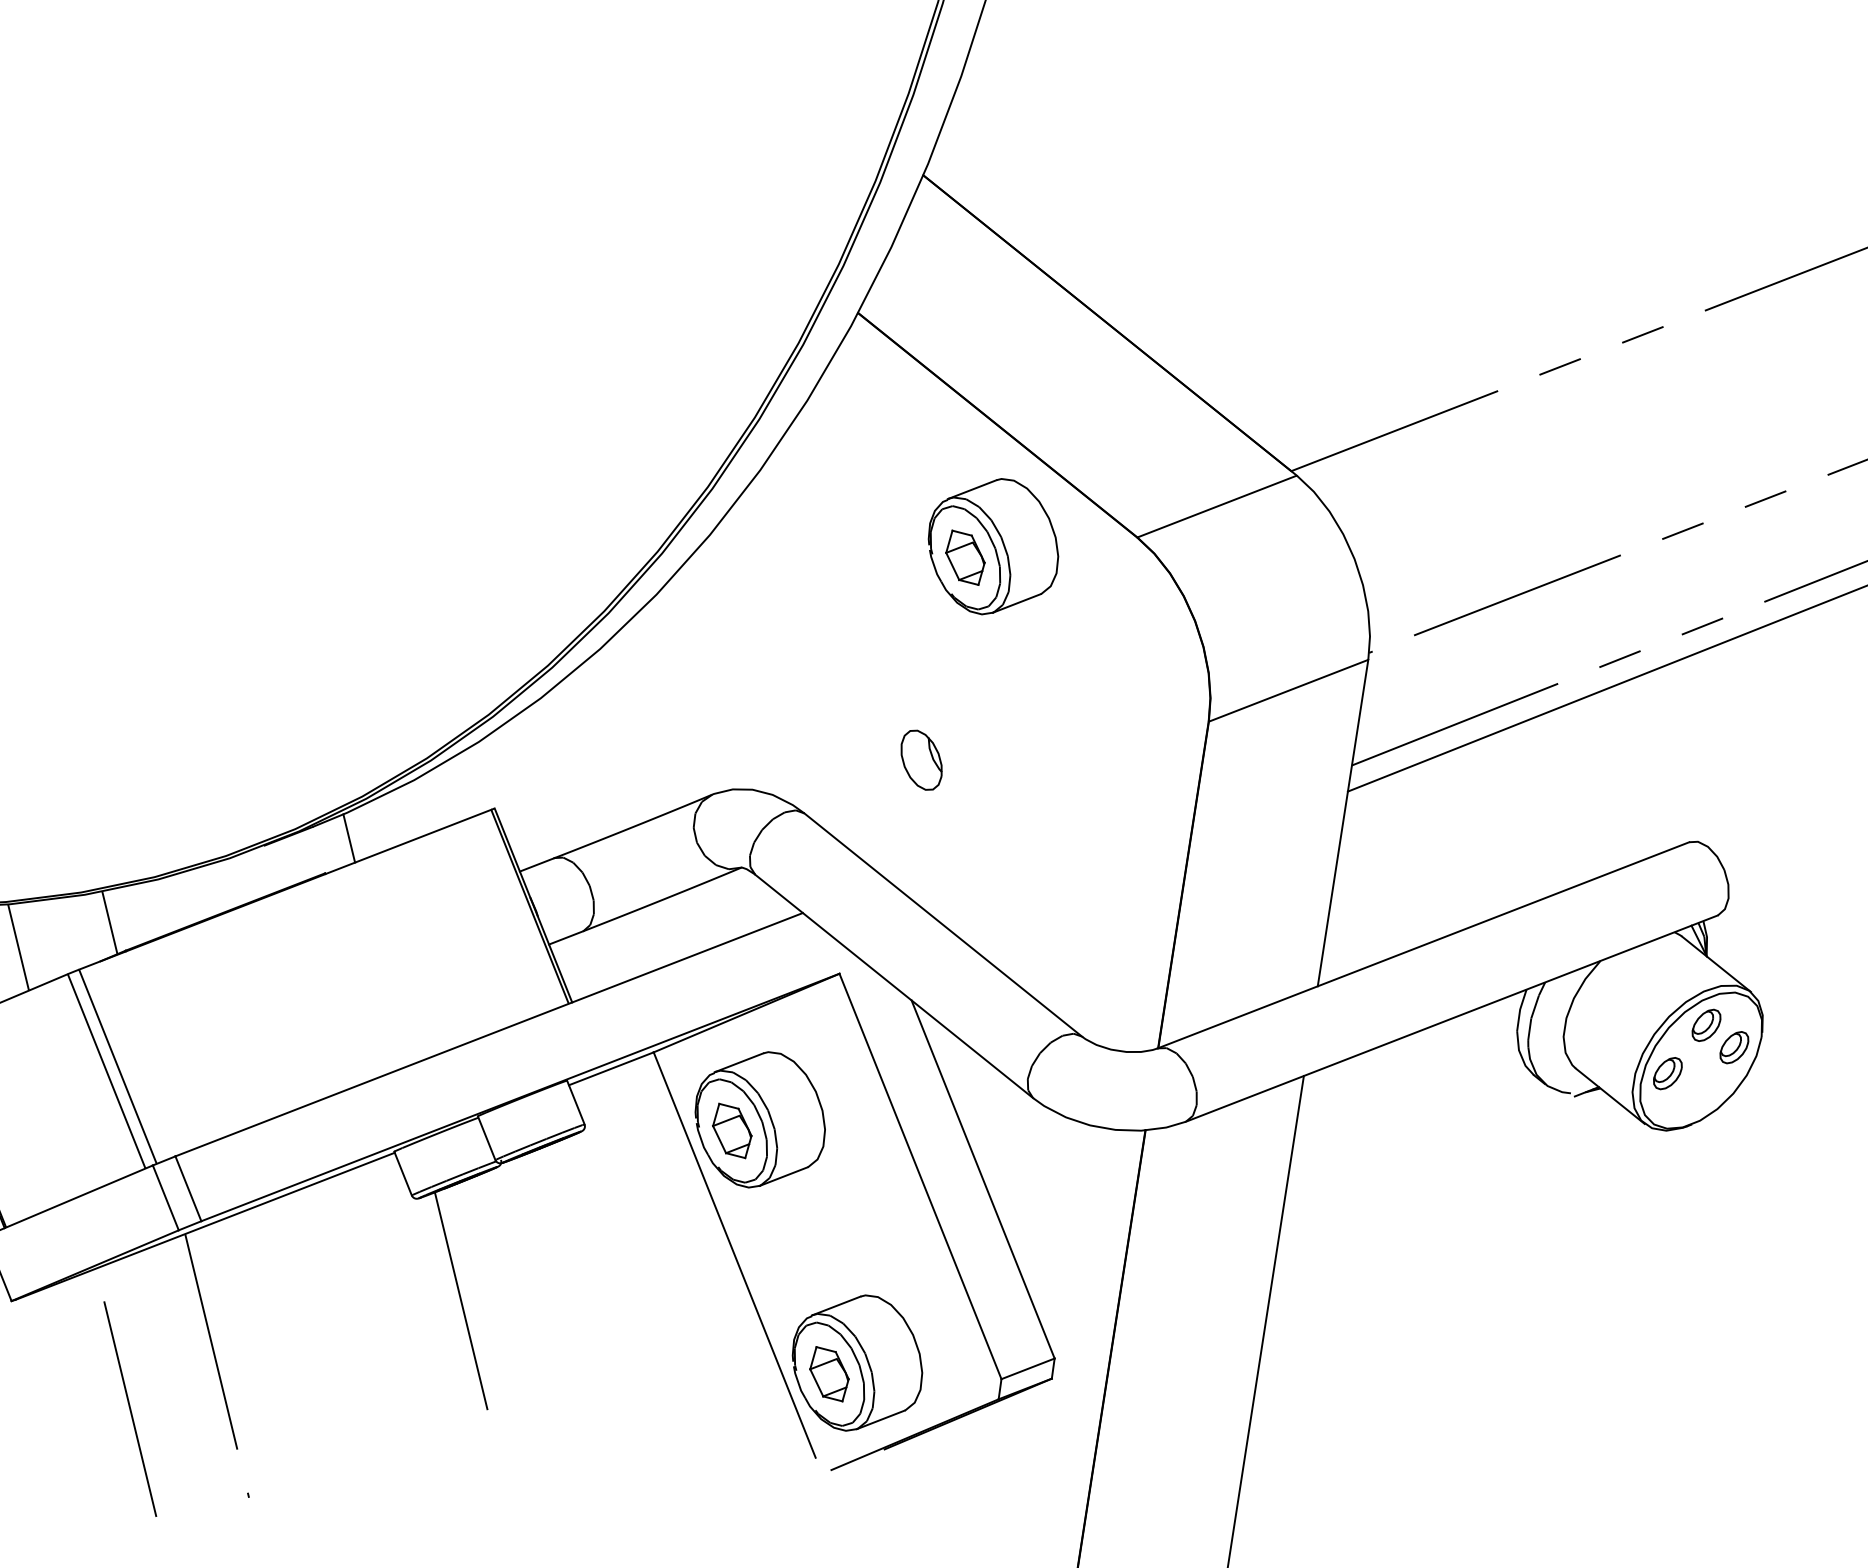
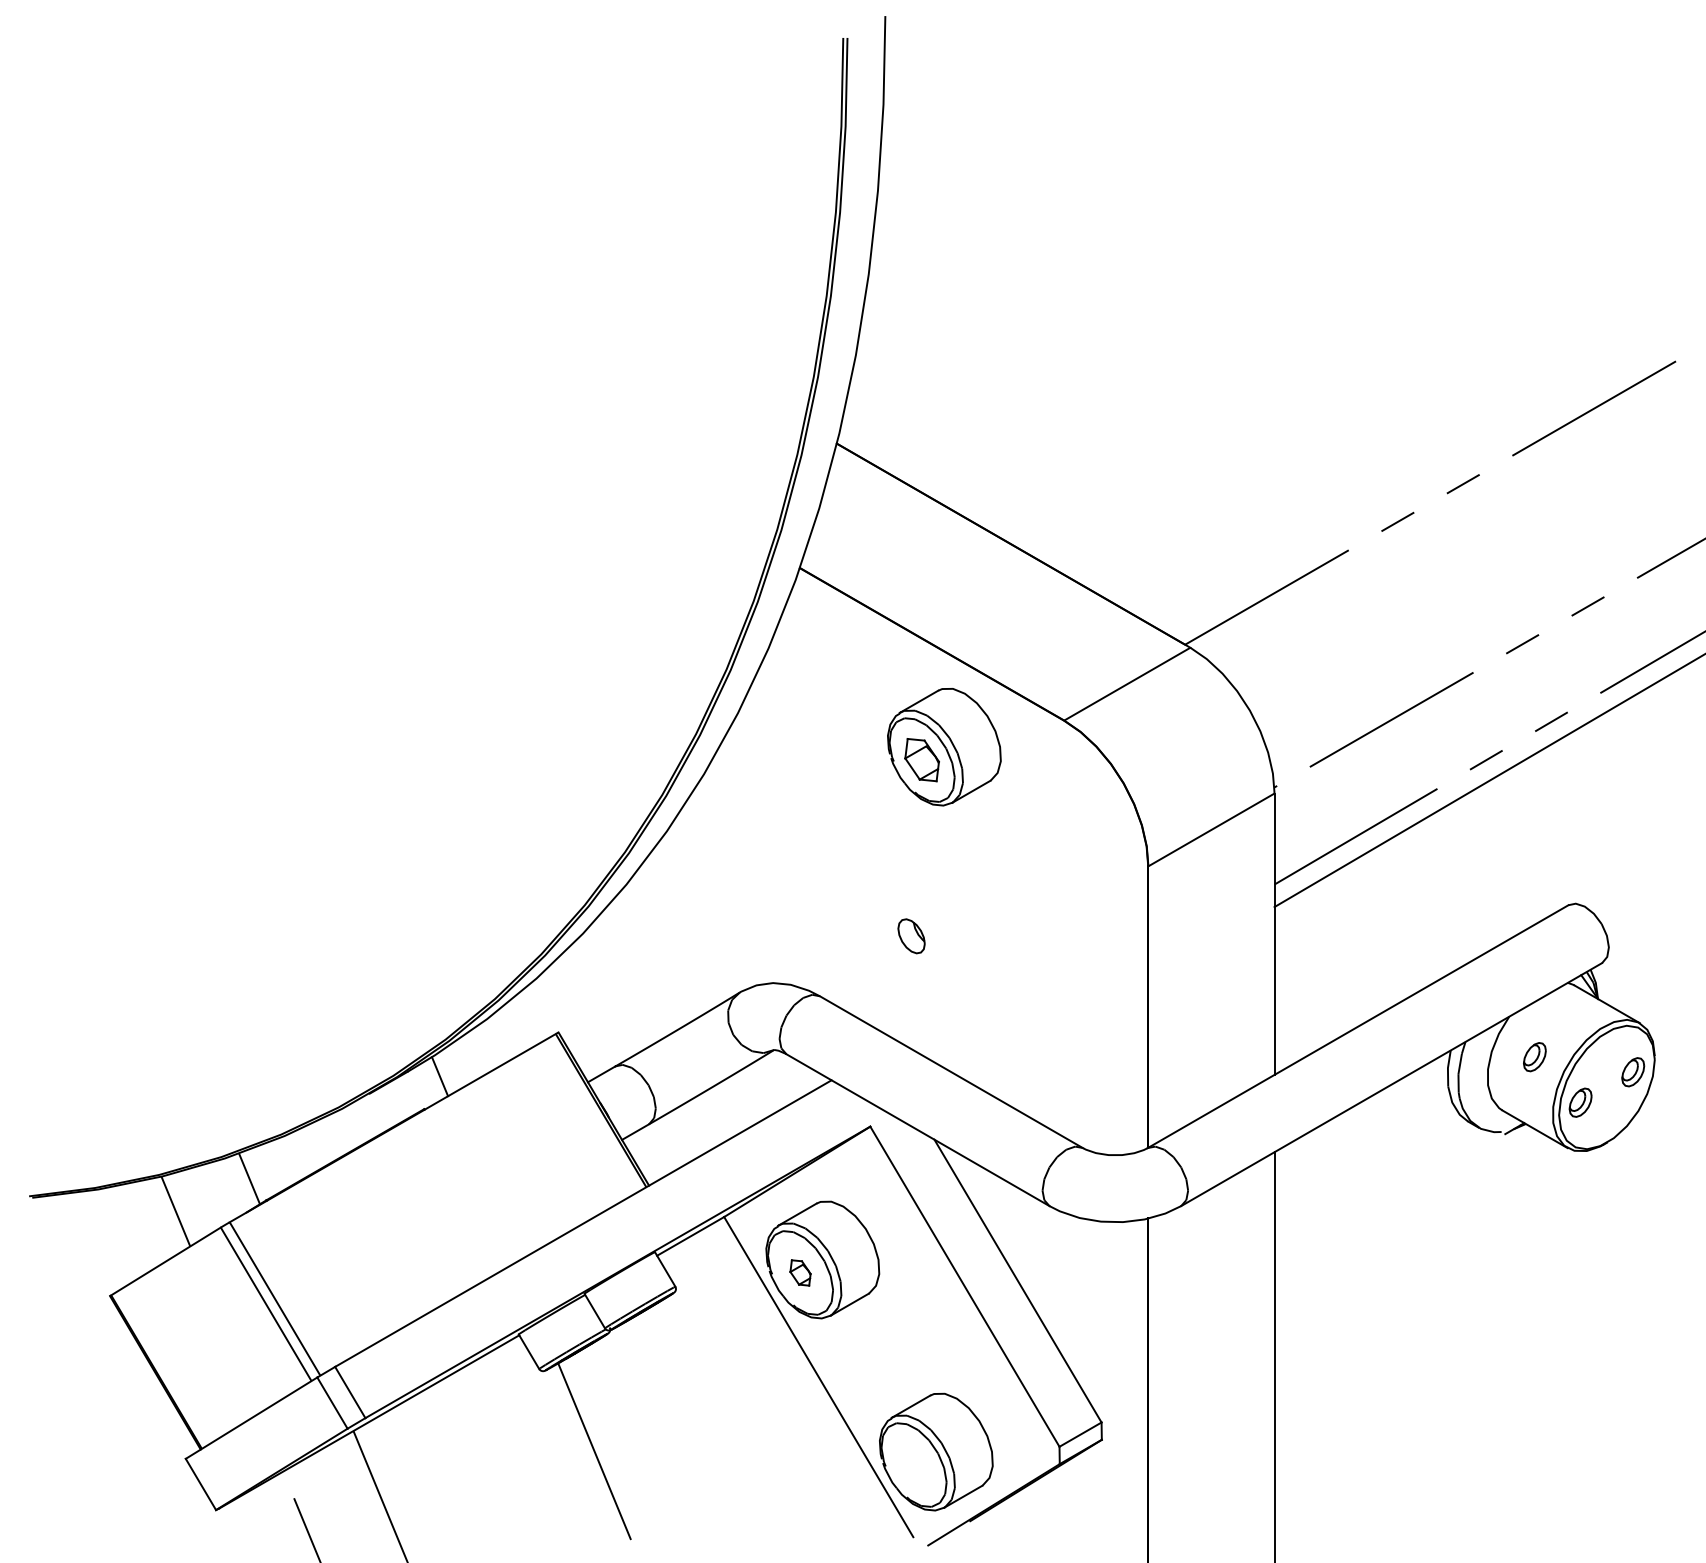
part: (921, 760) -> (911, 936), size x0.7
part: (1706, 1025) -> (1534, 1057), moved
part: (732, 1130) -> (800, 1272), size x0.6
part: (828, 1373) -> (913, 1464), removed

